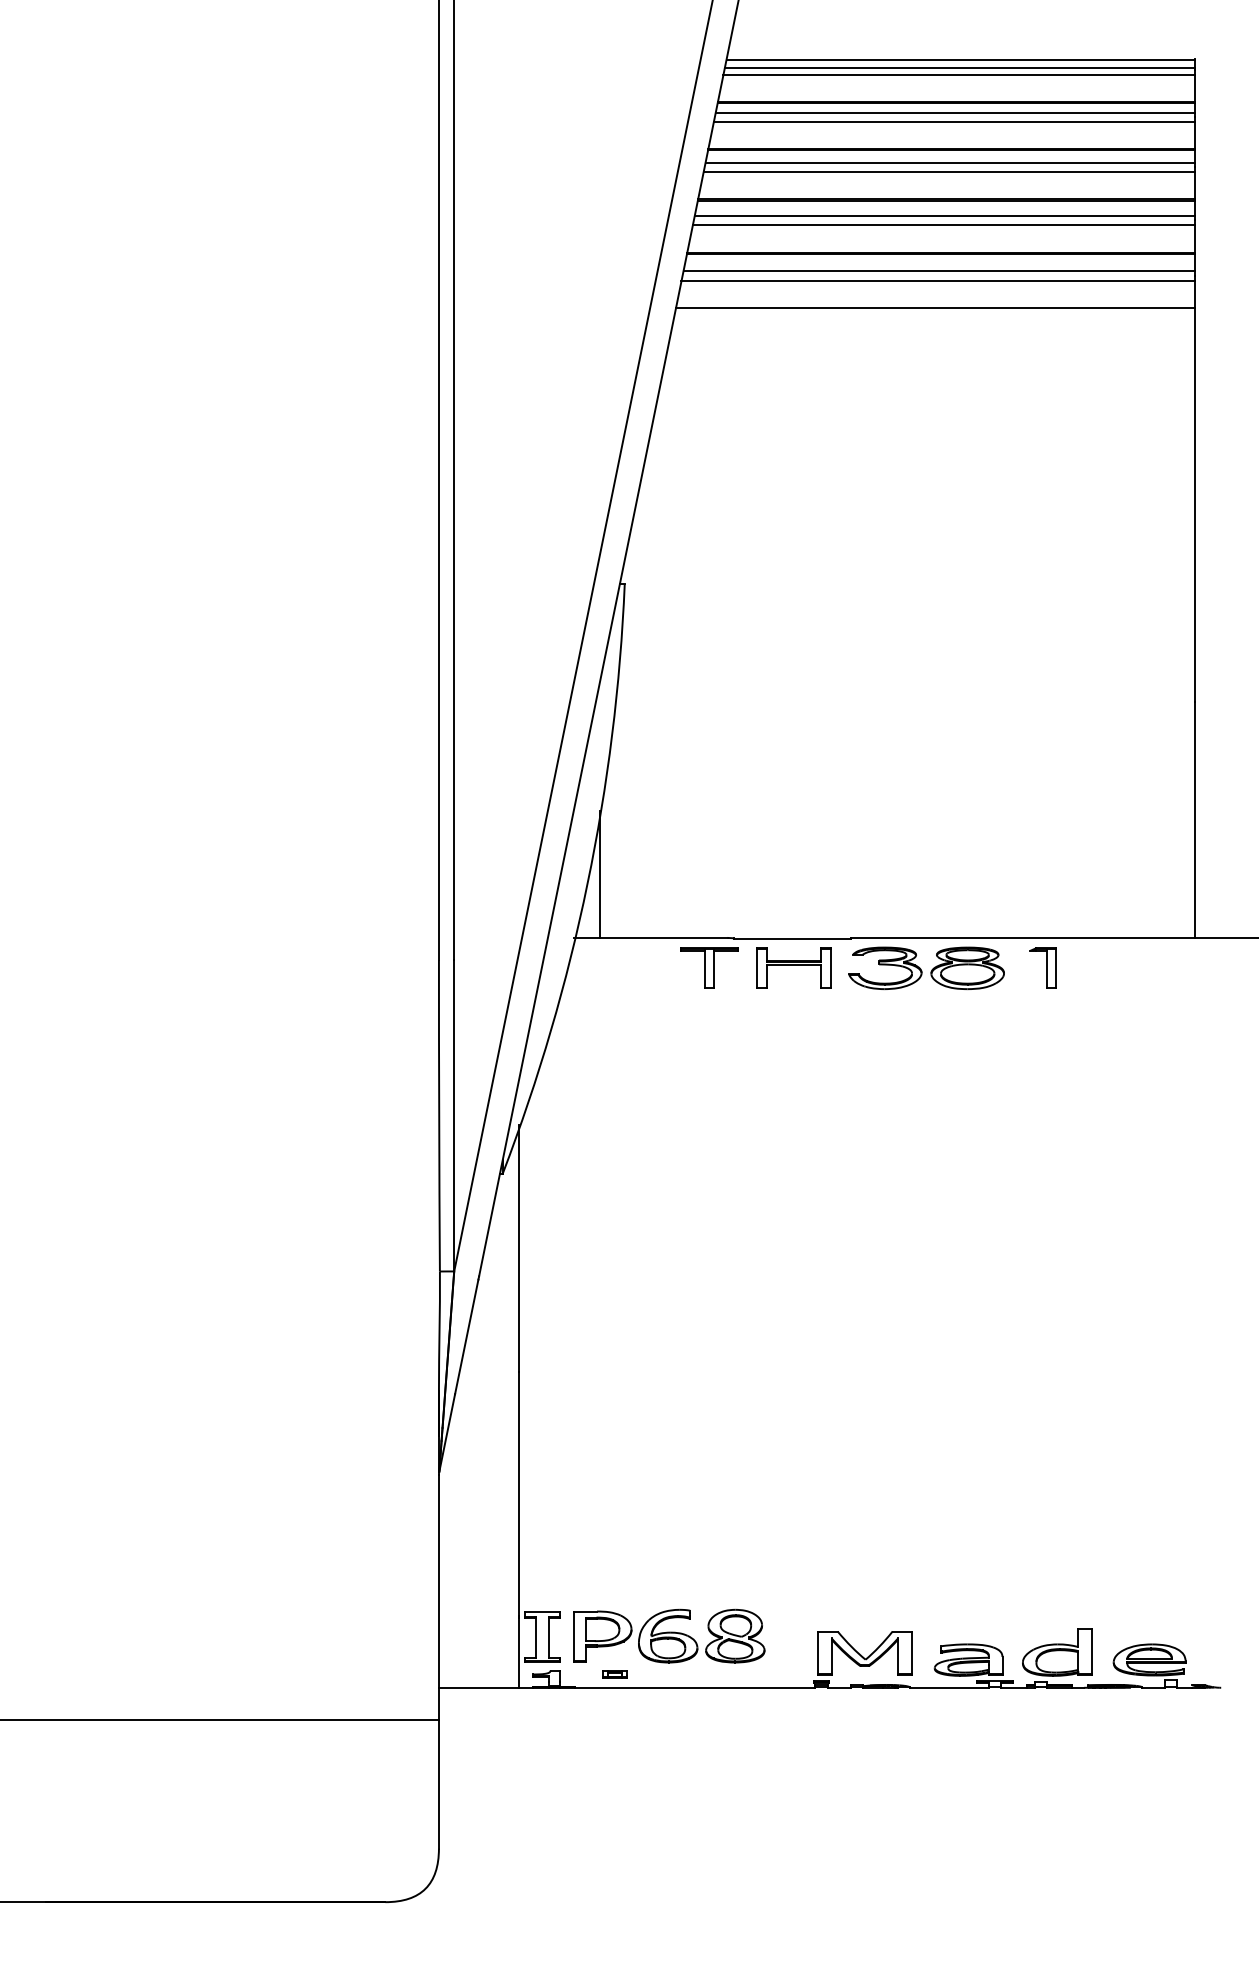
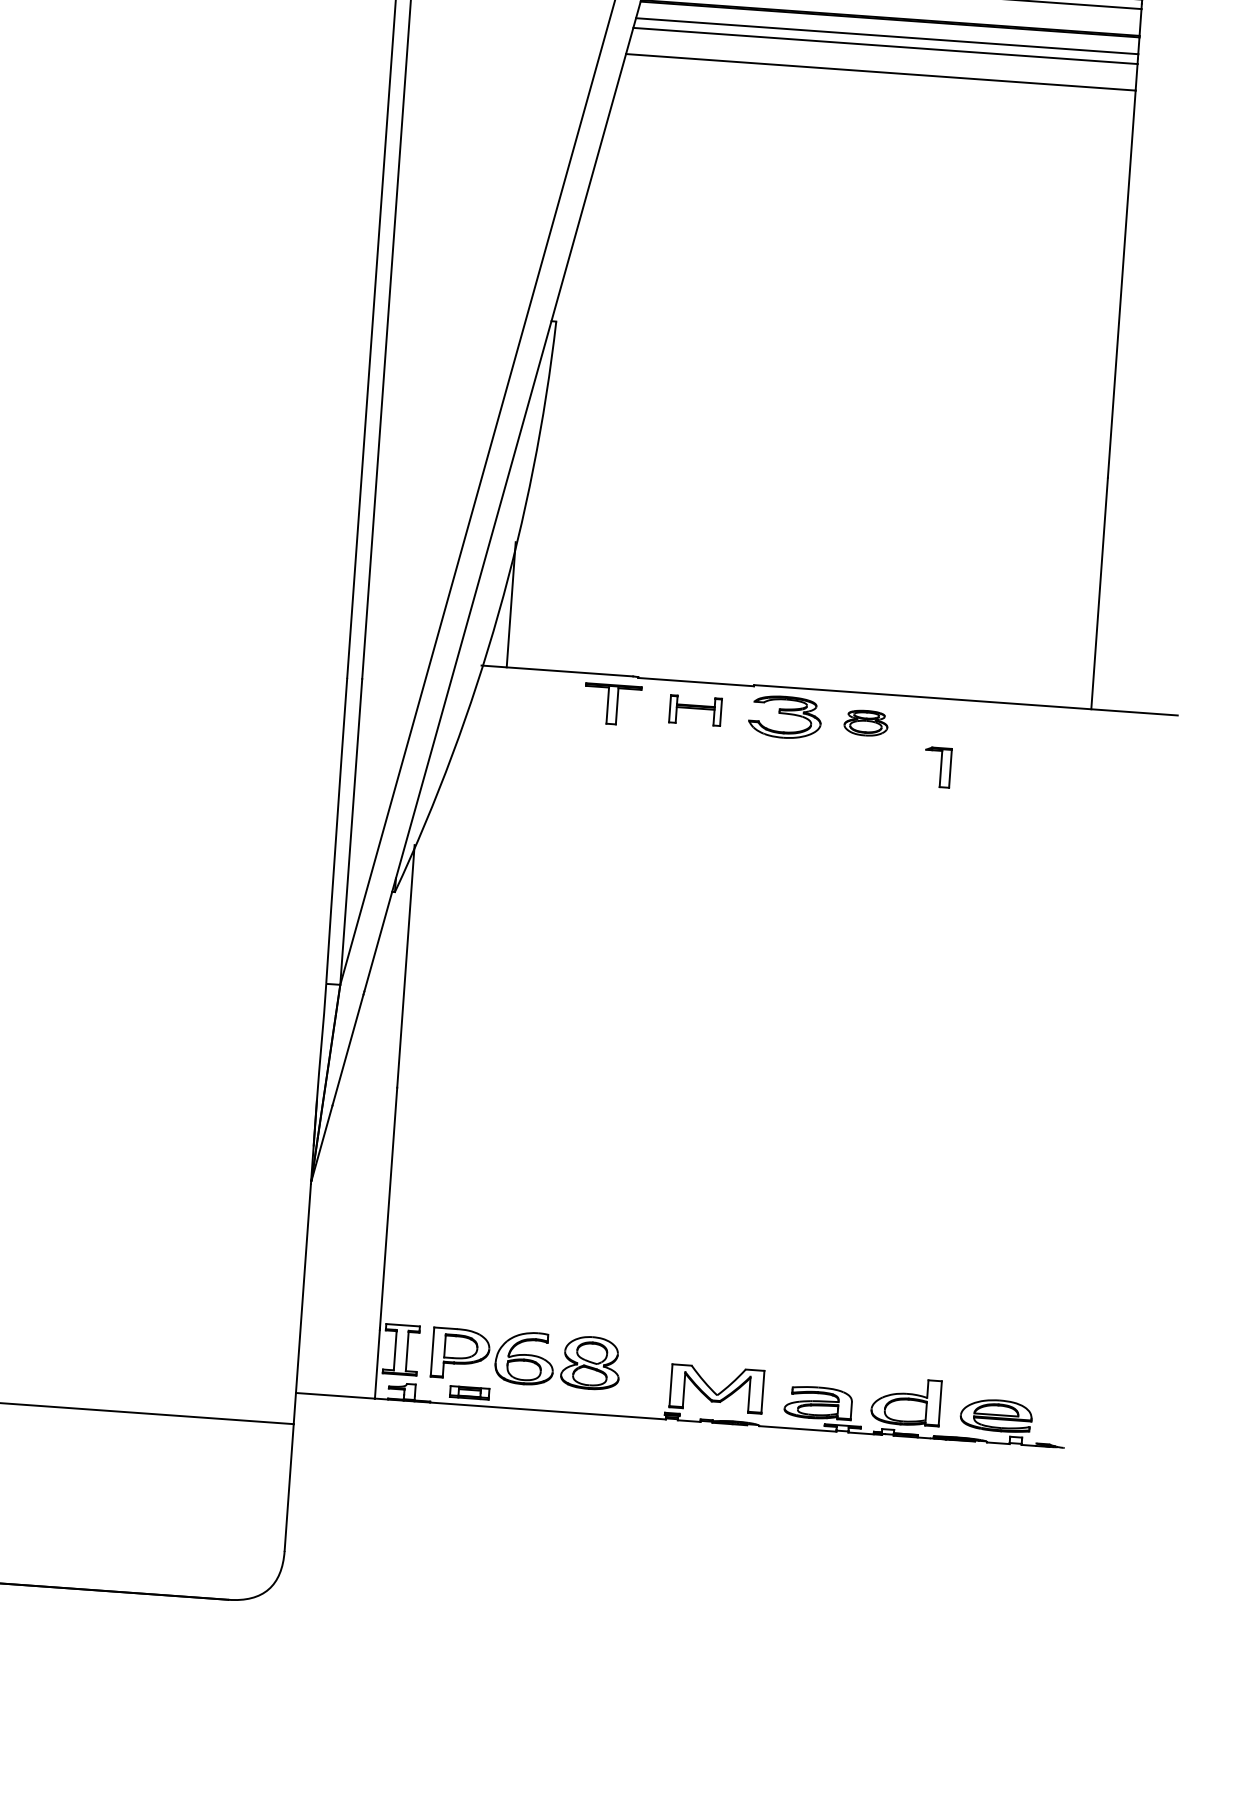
part: (793, 967) -> (695, 710), size x0.7
part: (1042, 967) -> (936, 766), moved
part: (967, 968) -> (866, 723), size x0.6
part: (614, 1674) -> (469, 1392), size x1.6

